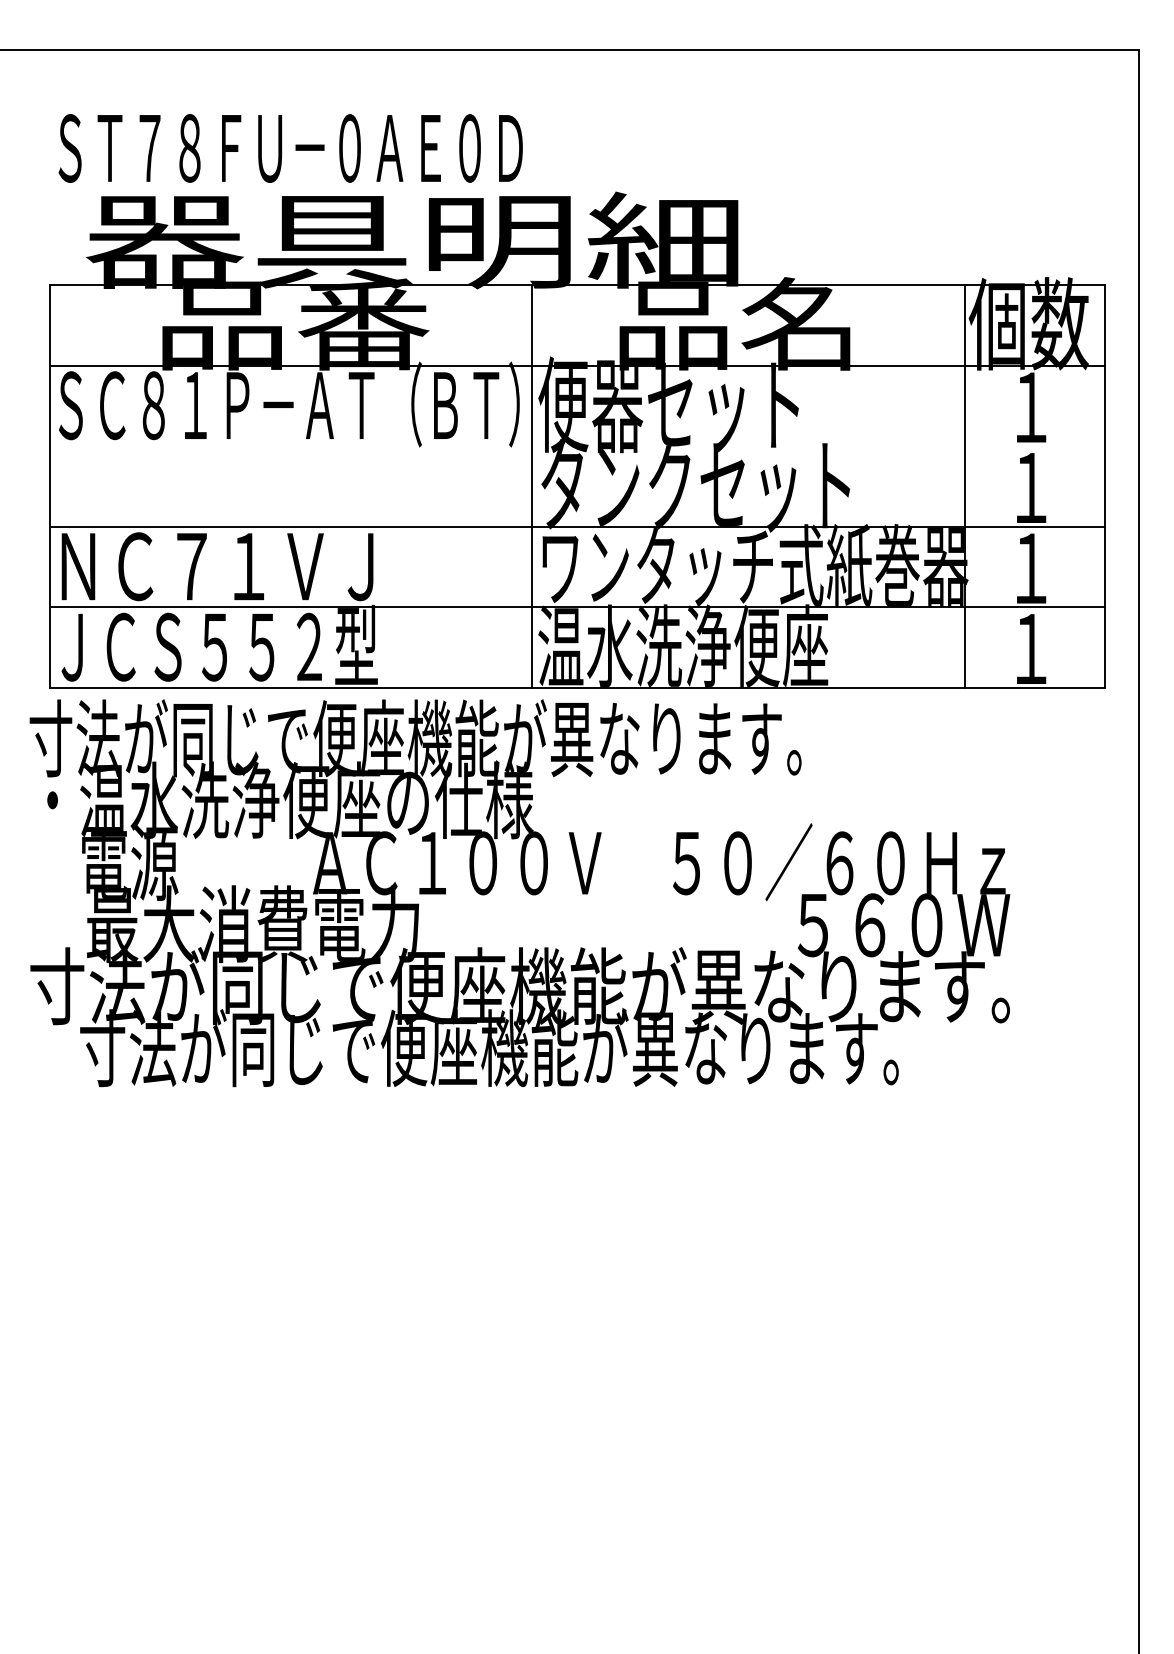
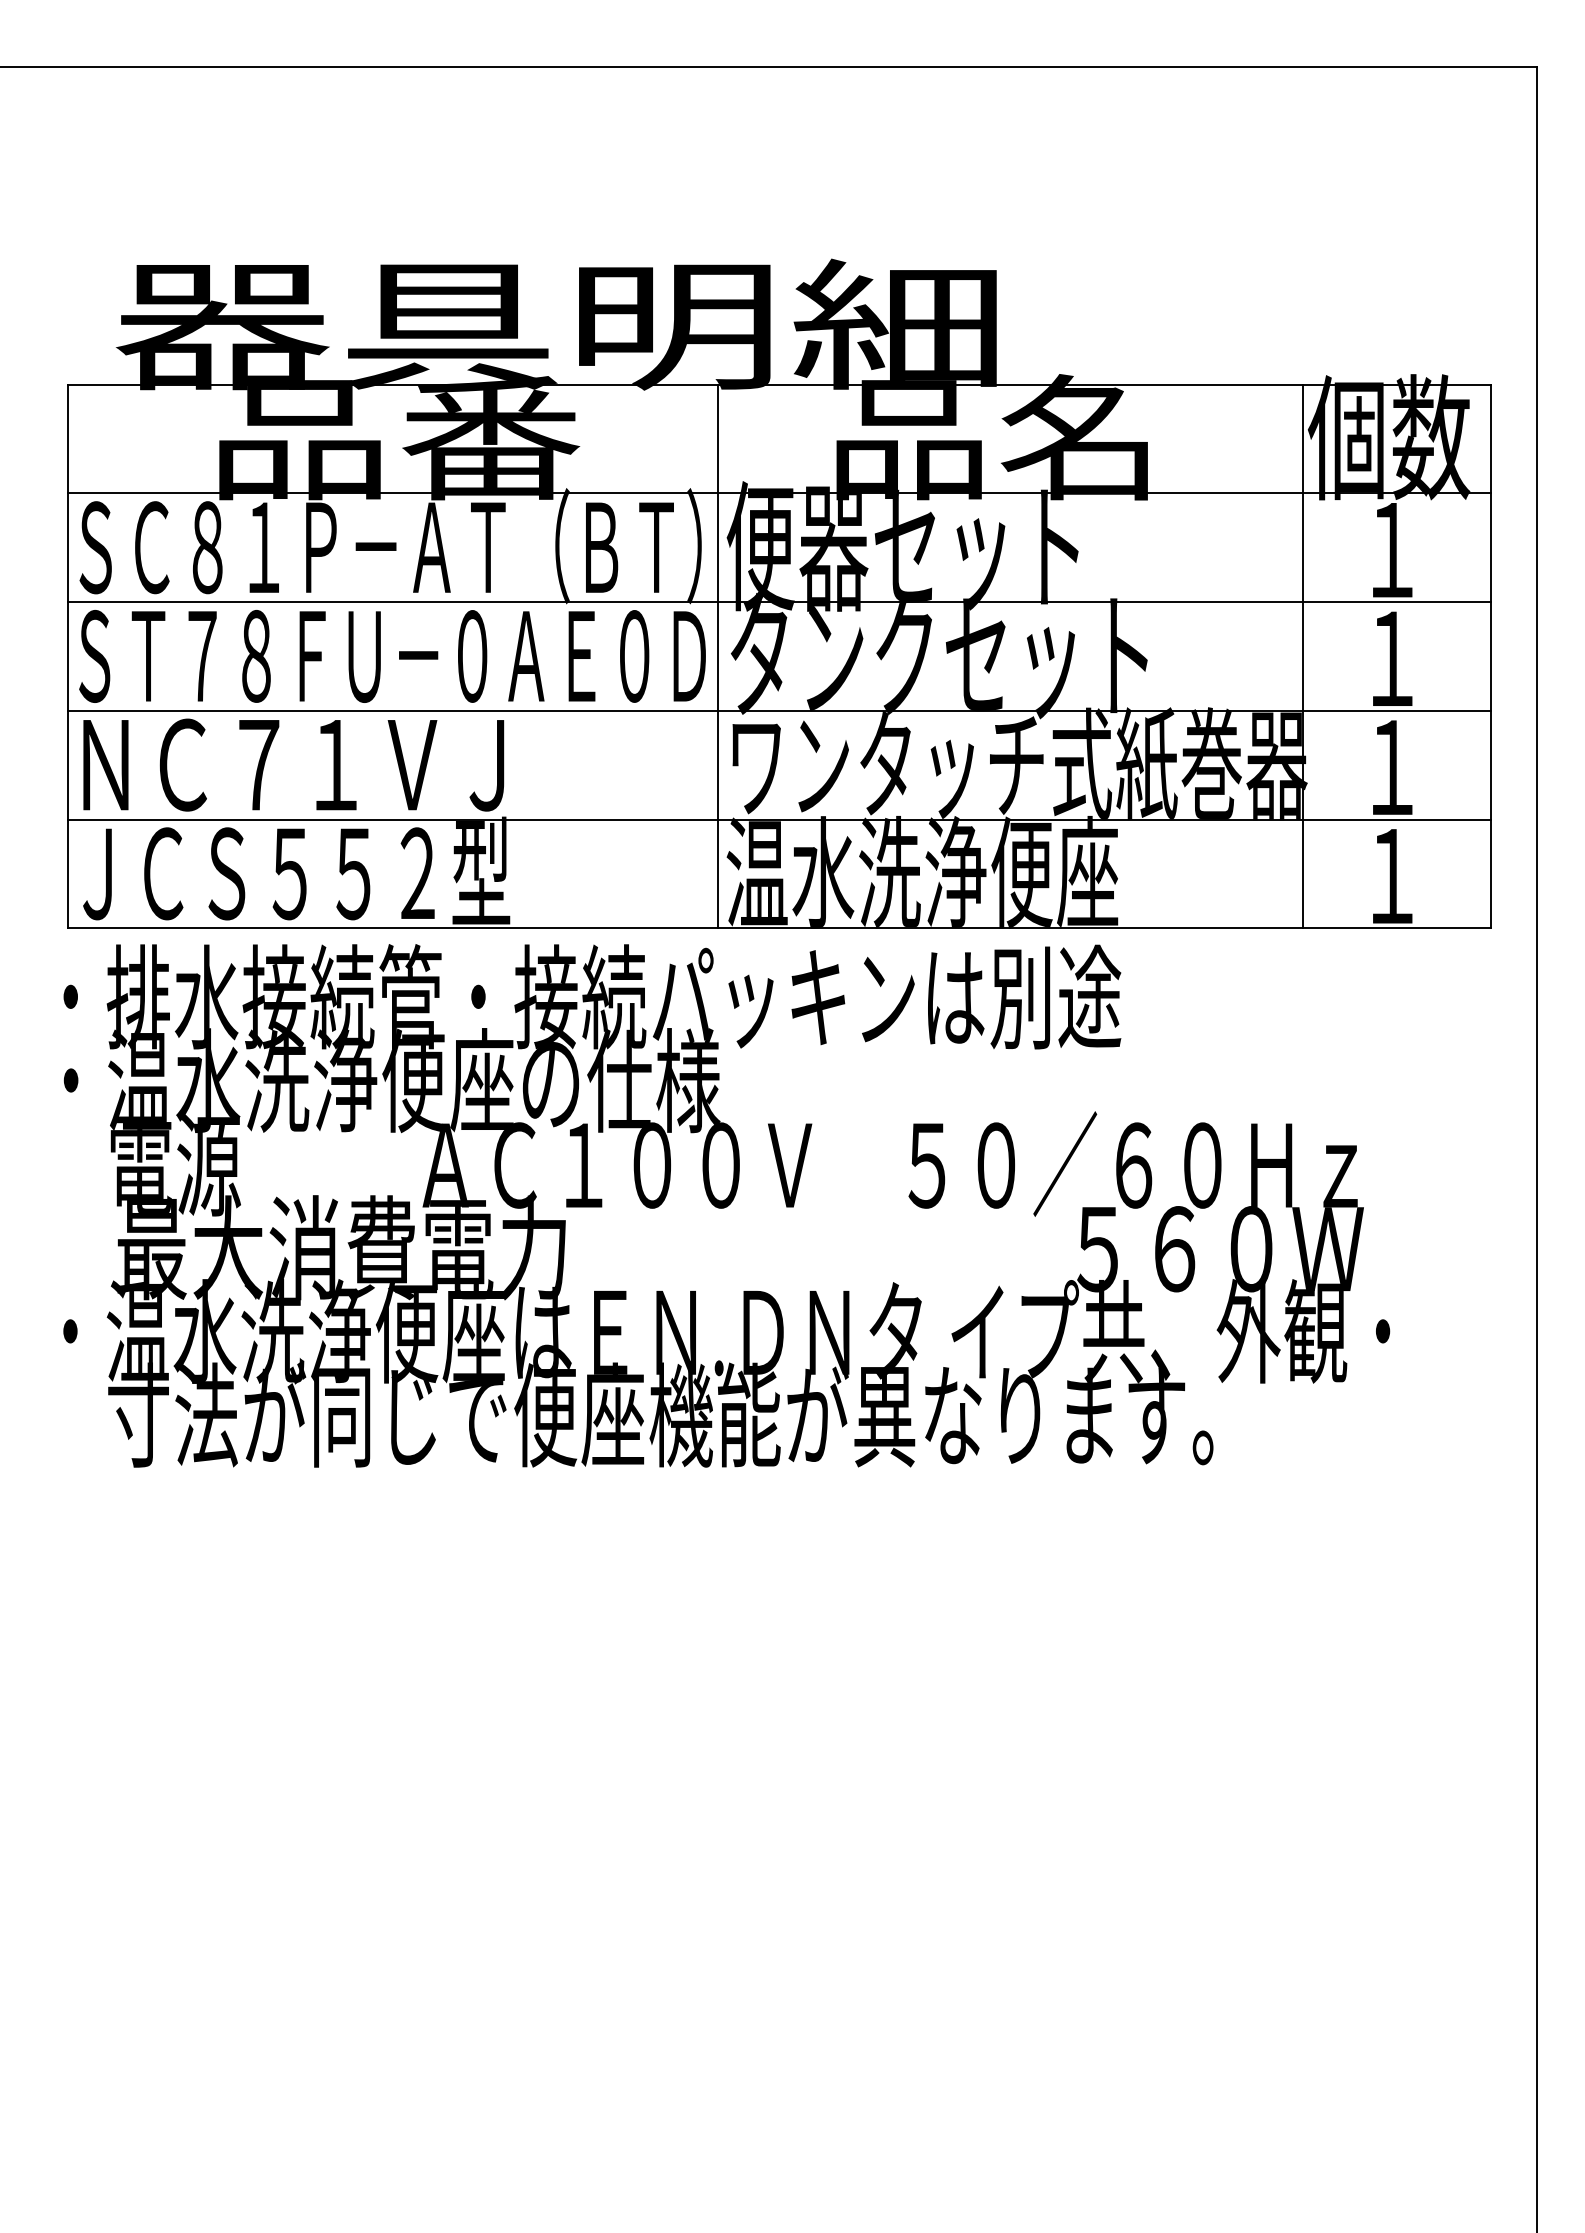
text: (290, 148) -> (392, 656), moved
line: (577, 446) -> (779, 602), added
text: (429, 738) -> (580, 996), 寸法が同じで便座機能が異なります。 -> ・排水接続管・接続パッキンは別途
text: (529, 985) -> (715, 1330), 寸法が同じで便座機能が異なります。 -> ・温水洗浄便座はＥＮ.ＤＮタ イプ共、外観・

